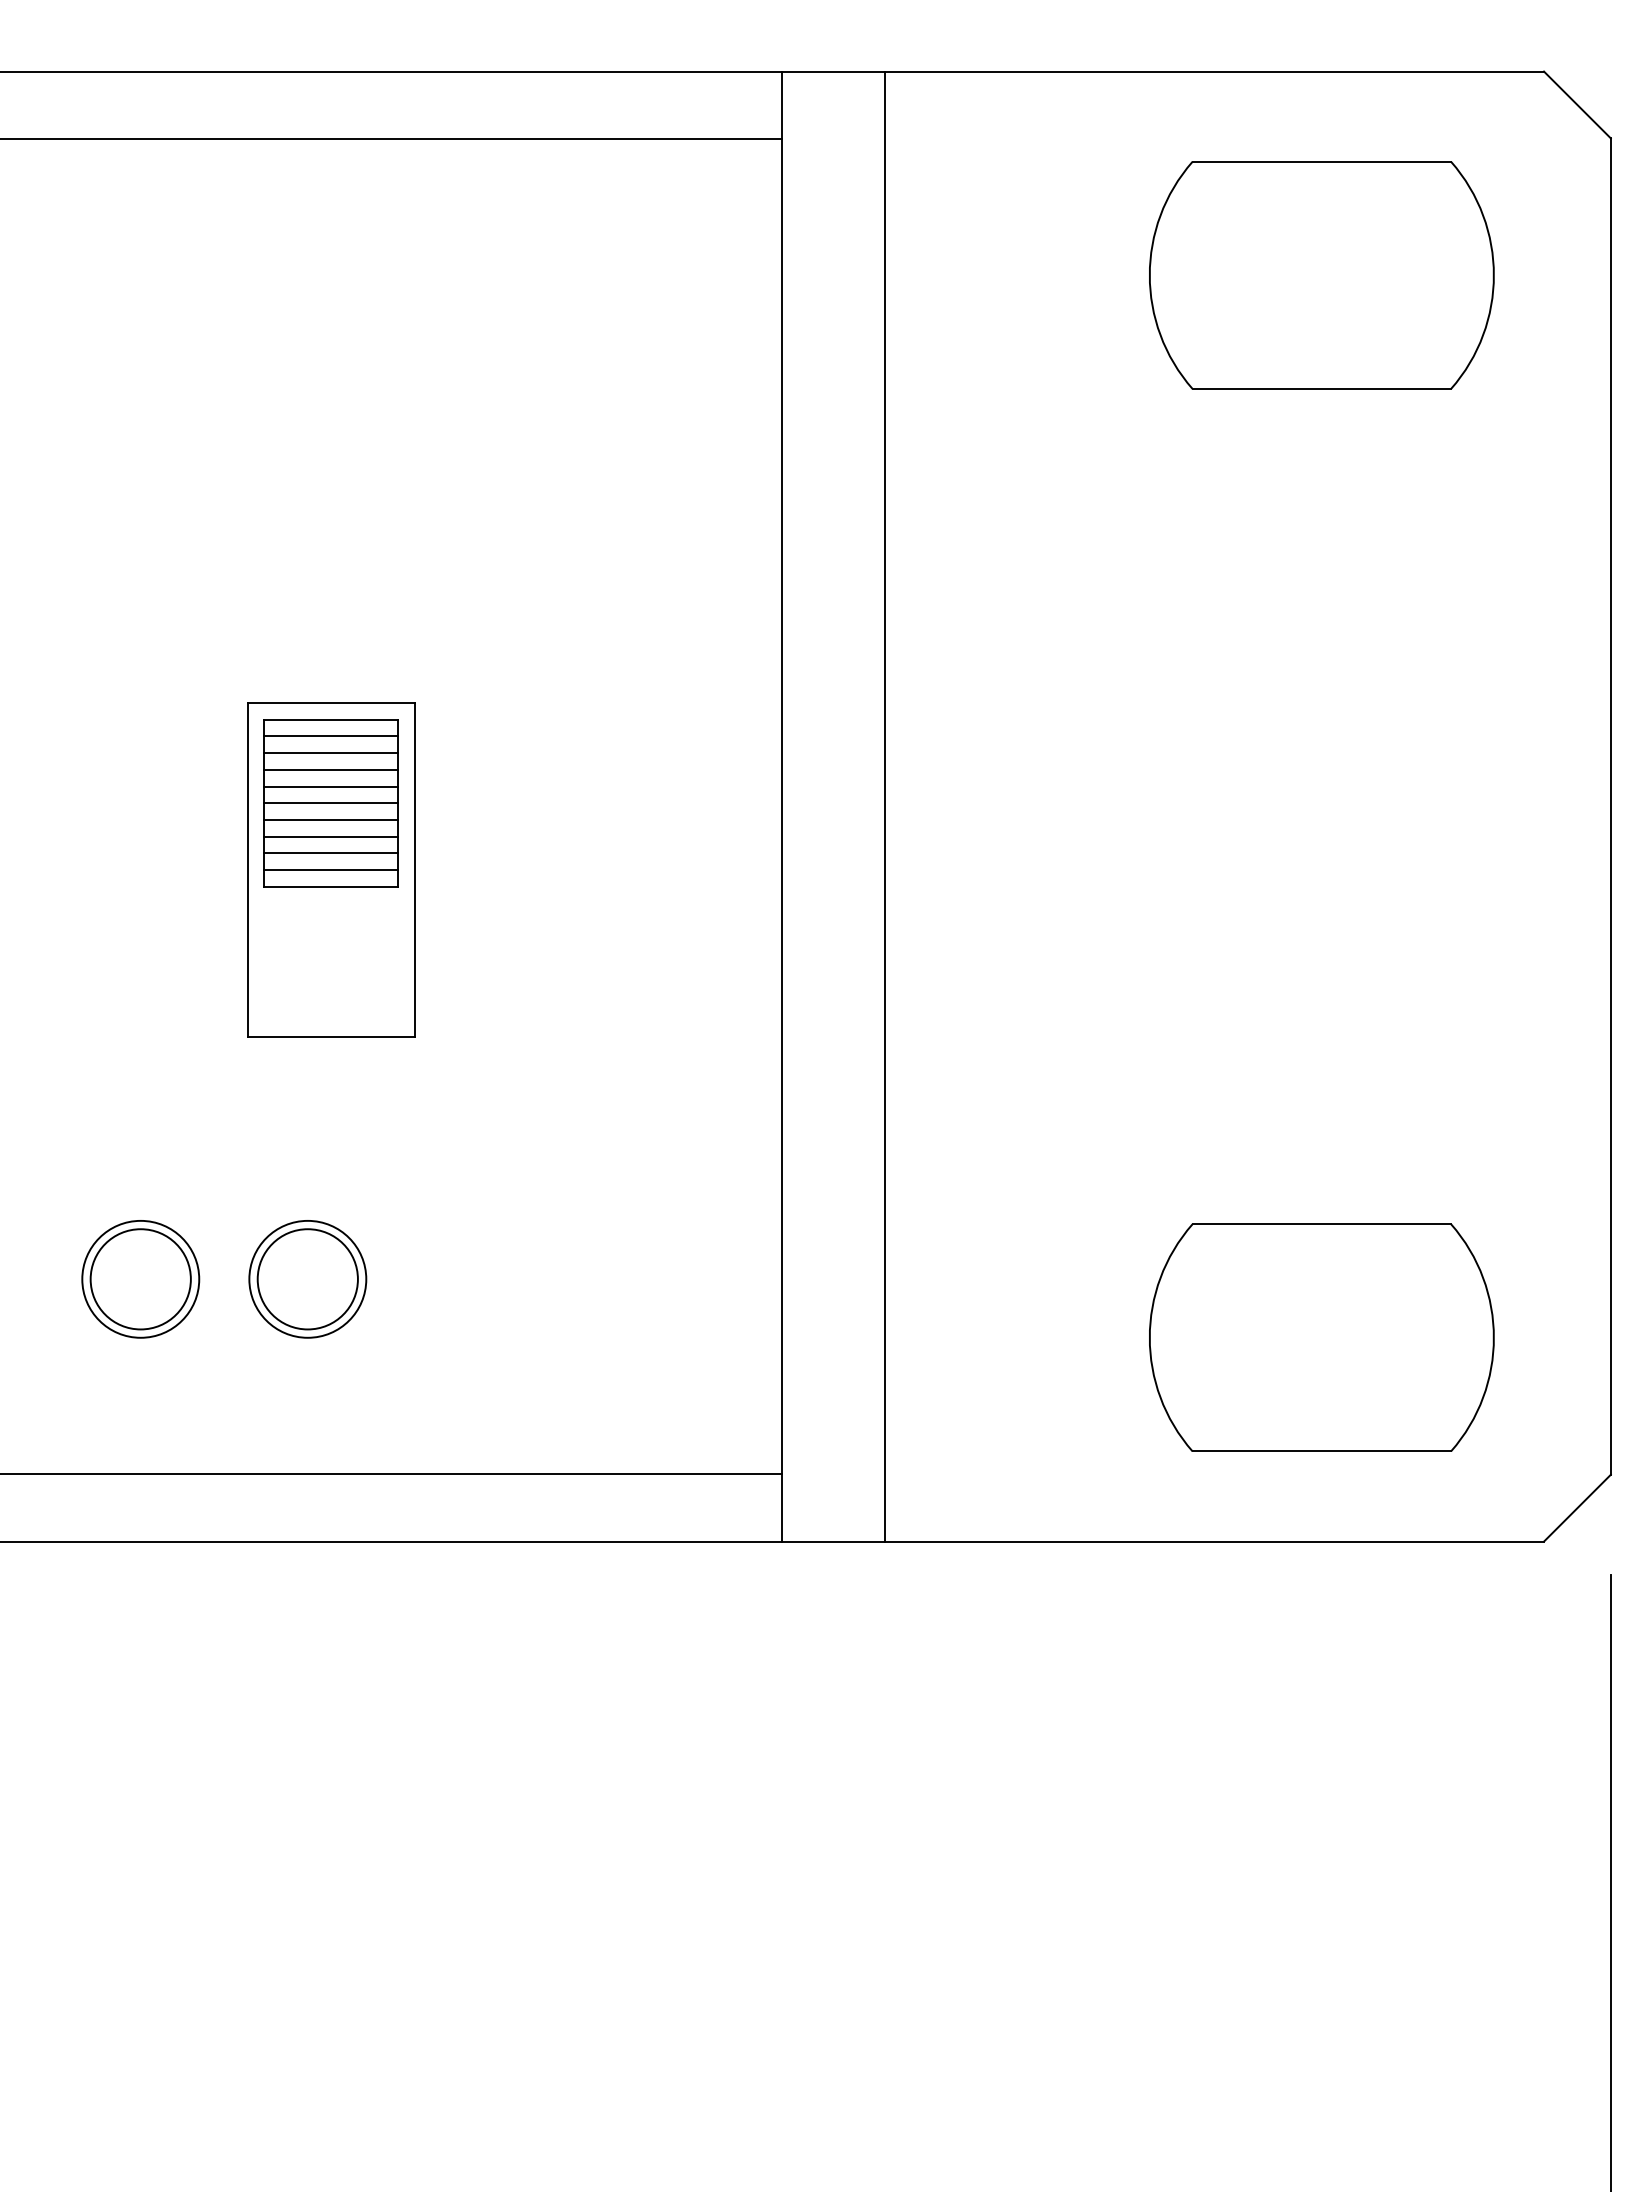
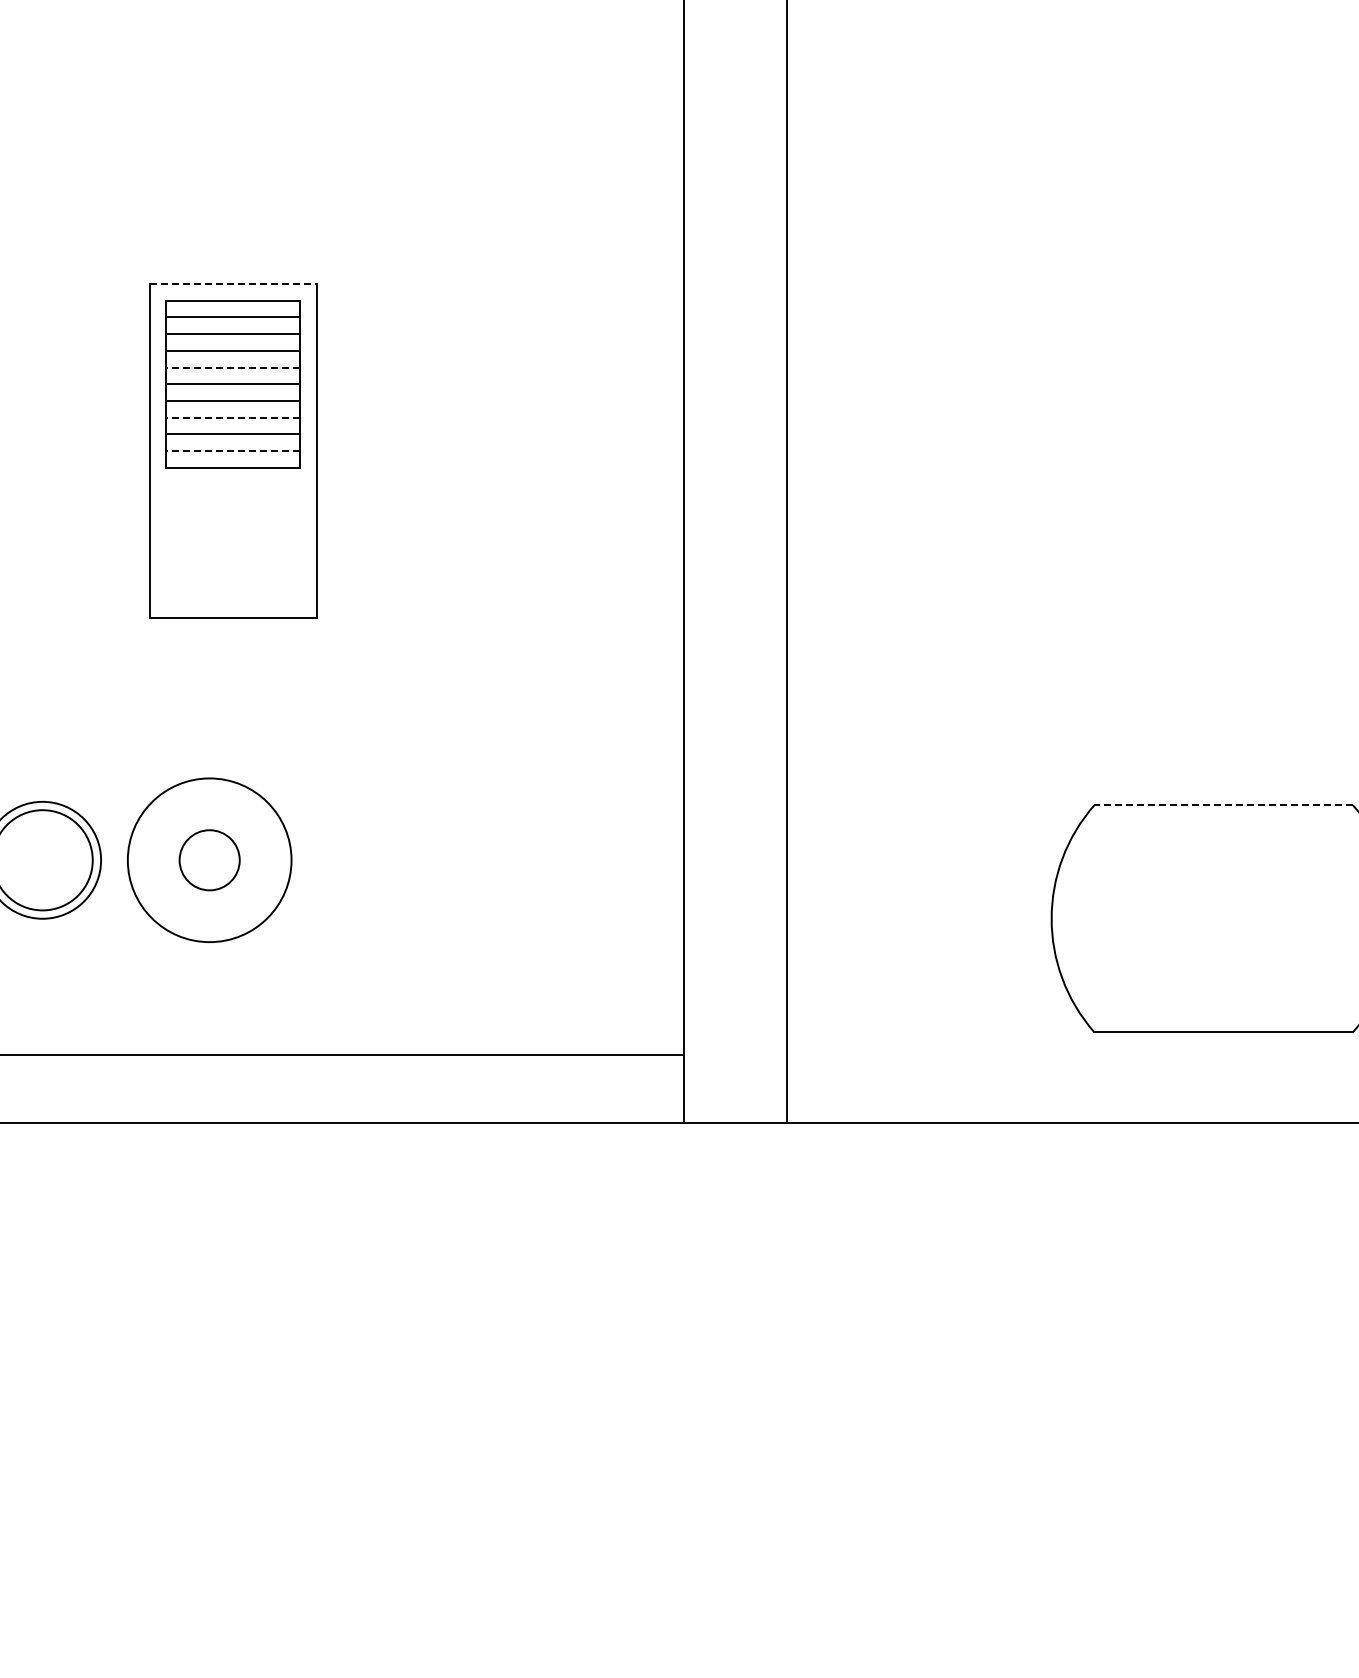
line: (331, 703) -> (233, 284), solid -> dashed
line: (331, 786) -> (233, 367), solid -> dashed
line: (331, 836) -> (233, 417), solid -> dashed
line: (331, 870) -> (233, 451), solid -> dashed
line: (1321, 1224) -> (1223, 805), solid -> dashed
circle: (307, 1278) -> (209, 859), size x1.4
circle: (307, 1279) -> (209, 860), size x0.6

